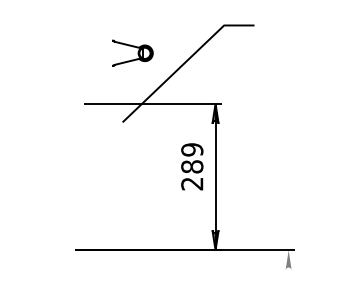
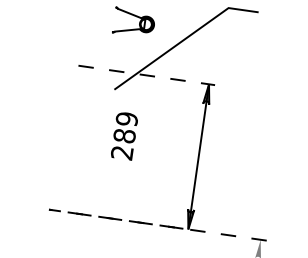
line: (152, 103) -> (146, 75), solid -> dashed
text: (192, 166) -> (124, 135), moved
line: (110, 250) -> (84, 214), solid -> dashed

